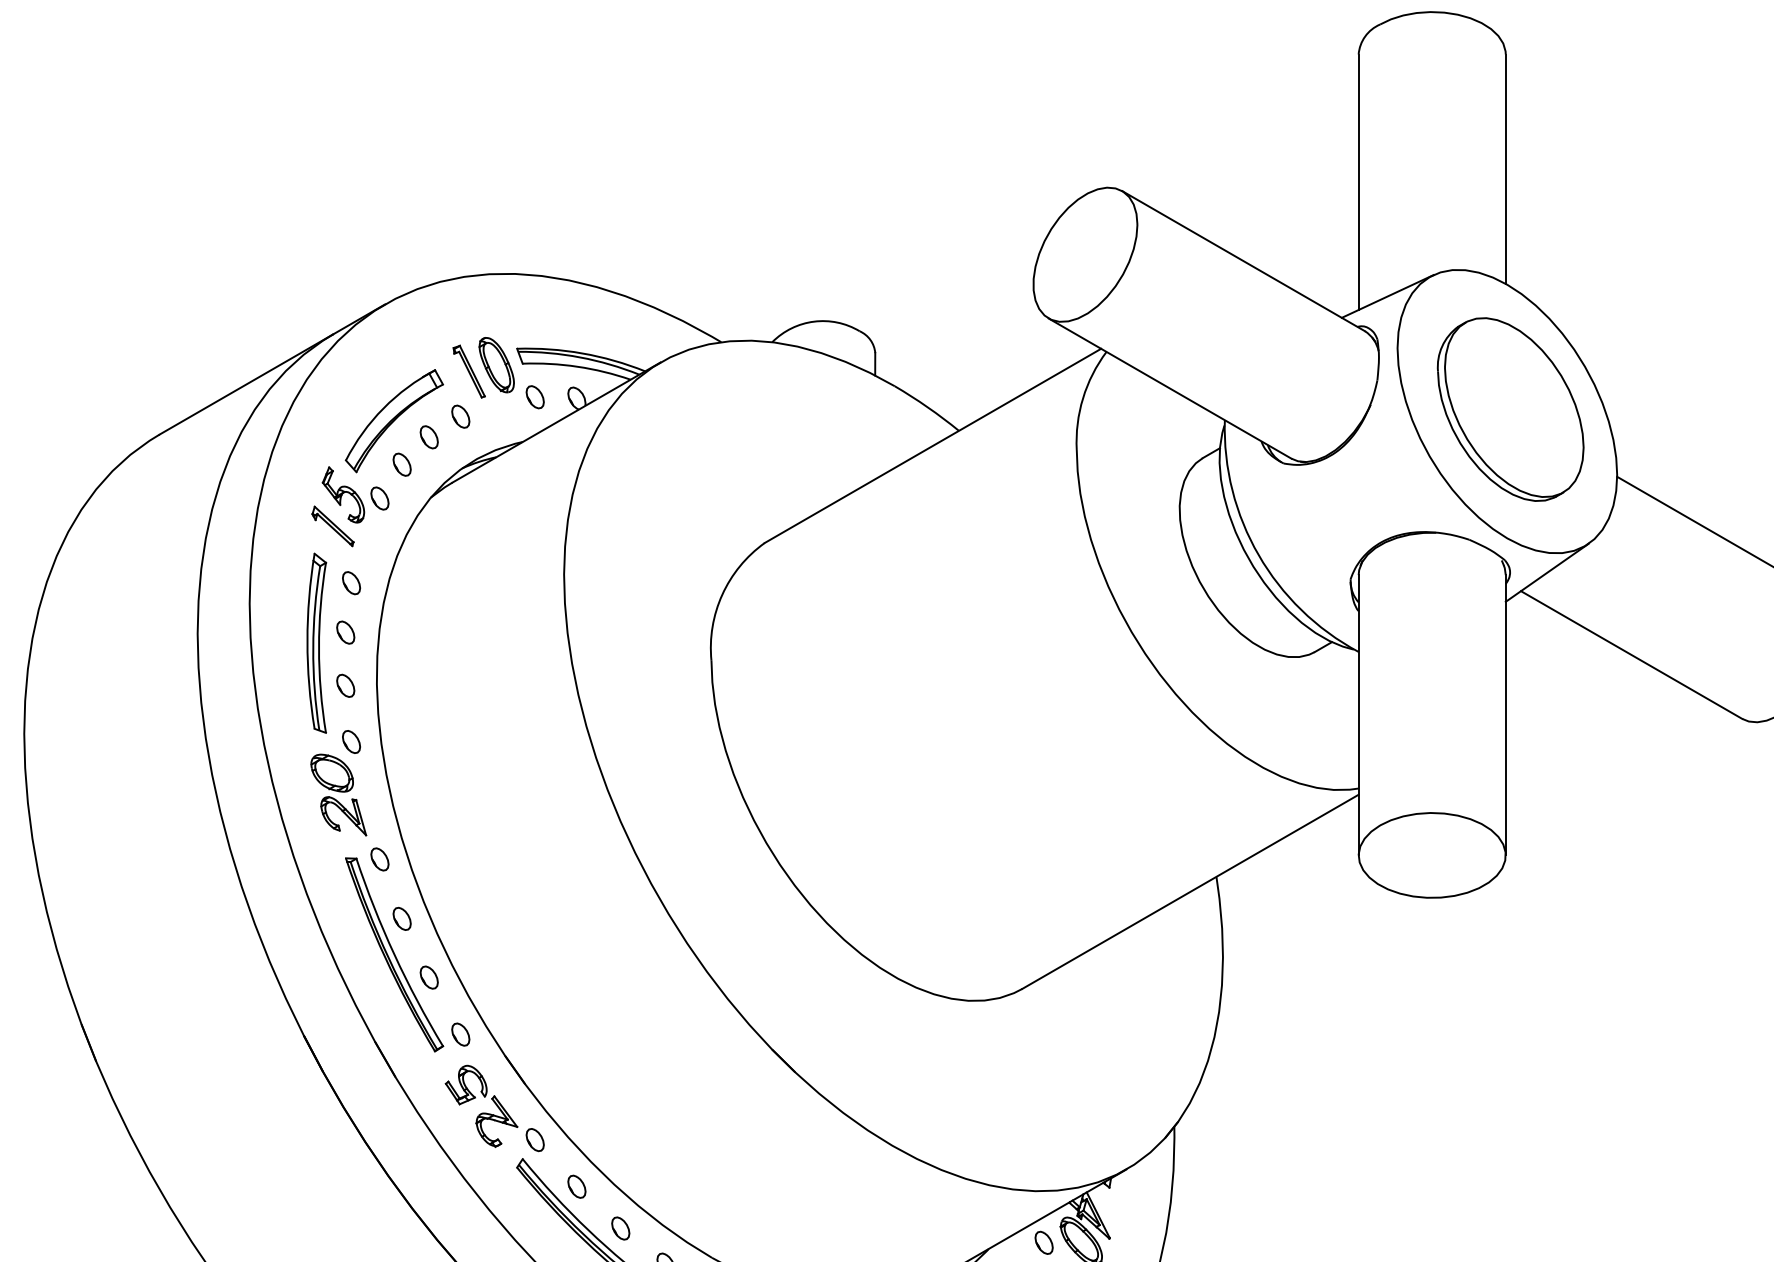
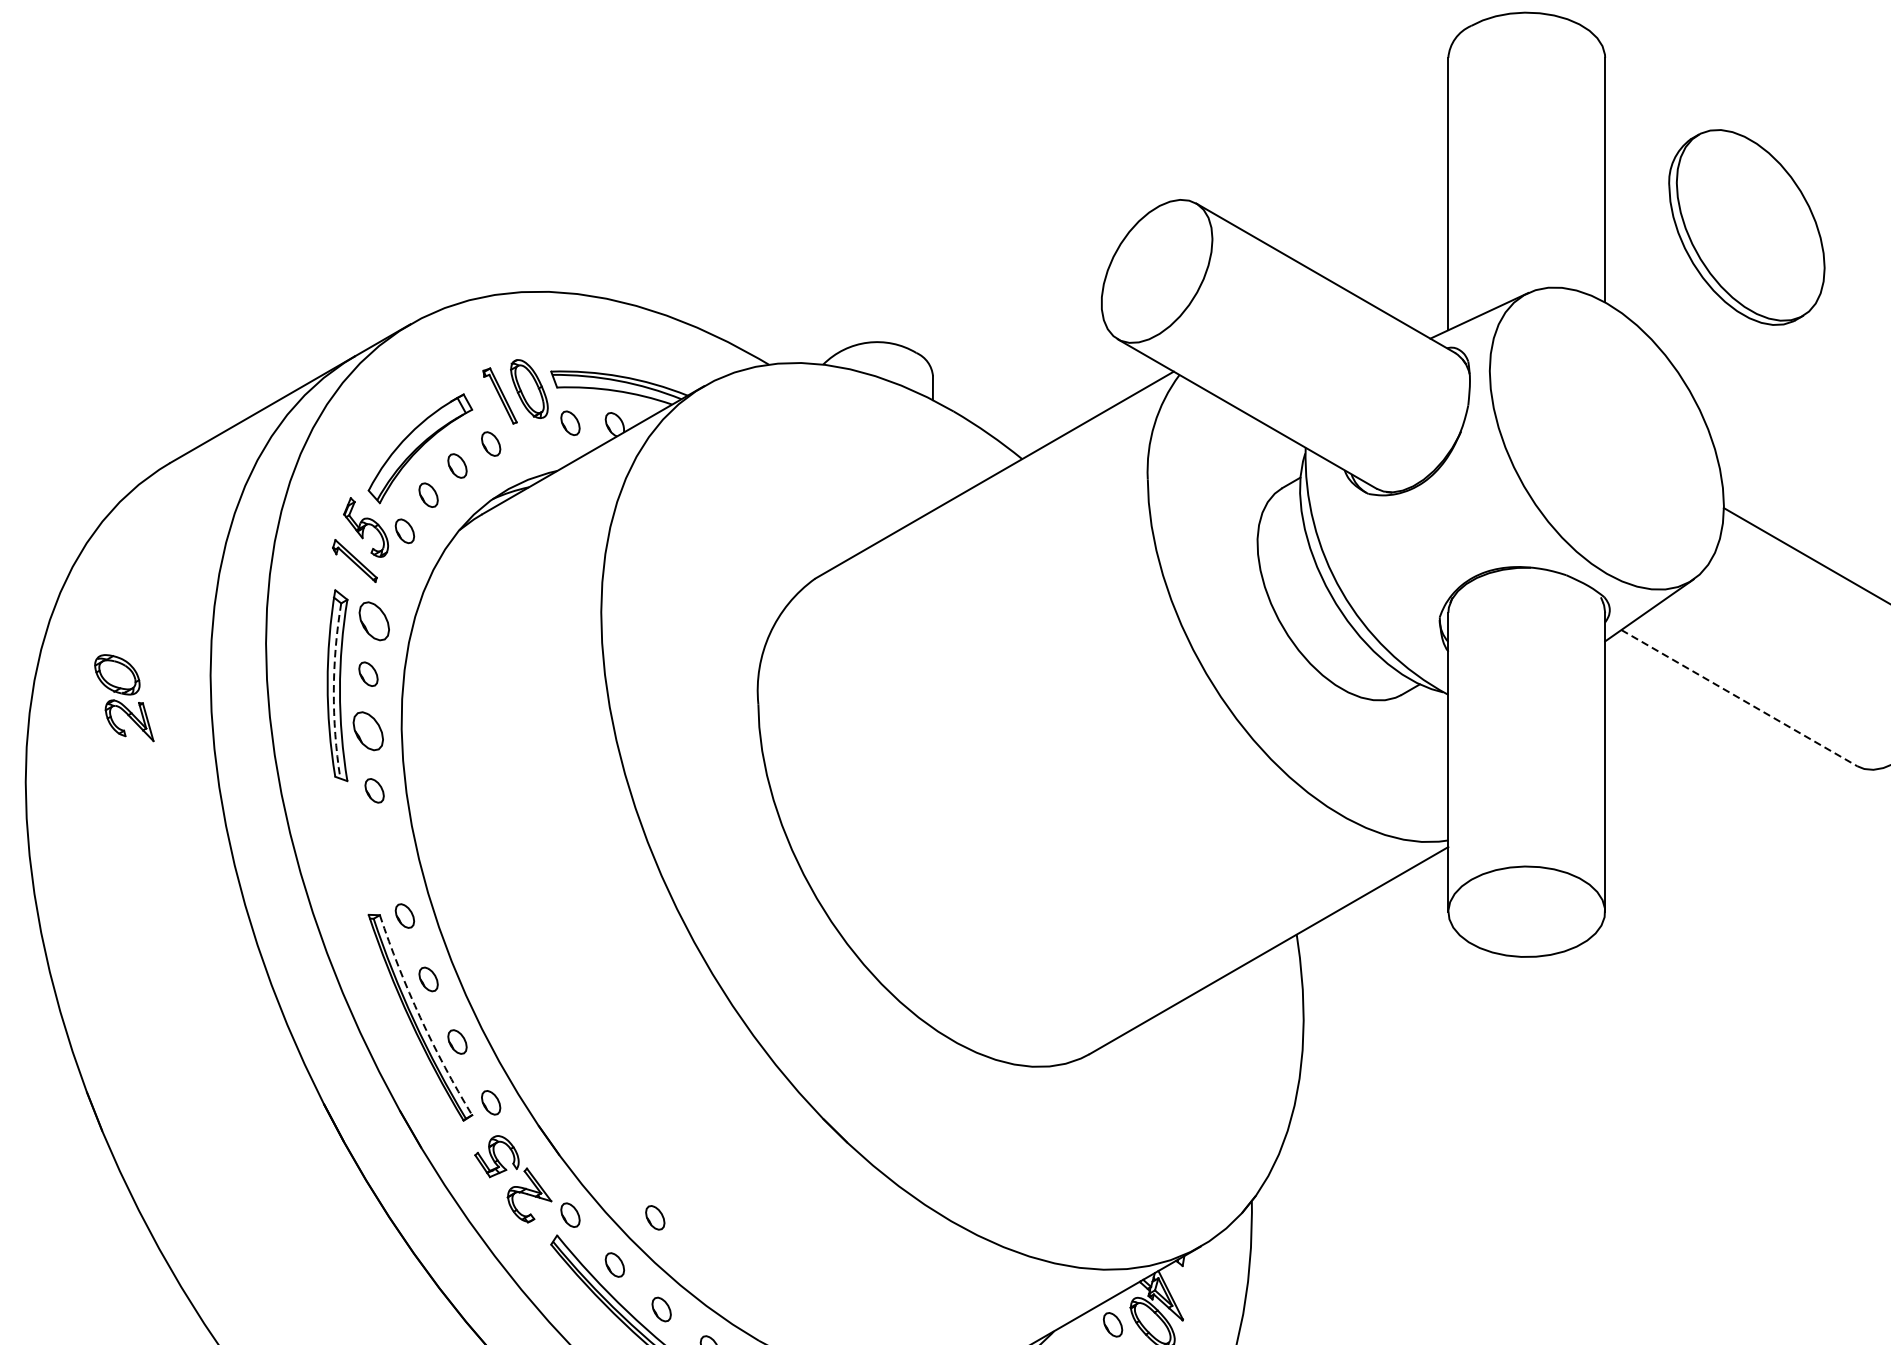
part: (1510, 409) -> (1746, 227), moved
part: (351, 583) -> (374, 621), size x1.6
arc: (313, 648) -> (334, 691), solid -> dashed
line: (1631, 655) -> (1739, 698), solid -> dashed
part: (345, 685) -> (368, 730), size x1.6
part: (338, 794) -> (124, 697), moved
arc: (394, 954) -> (420, 1017), solid -> dashed
part: (614, 1142) -> (654, 1217), added

